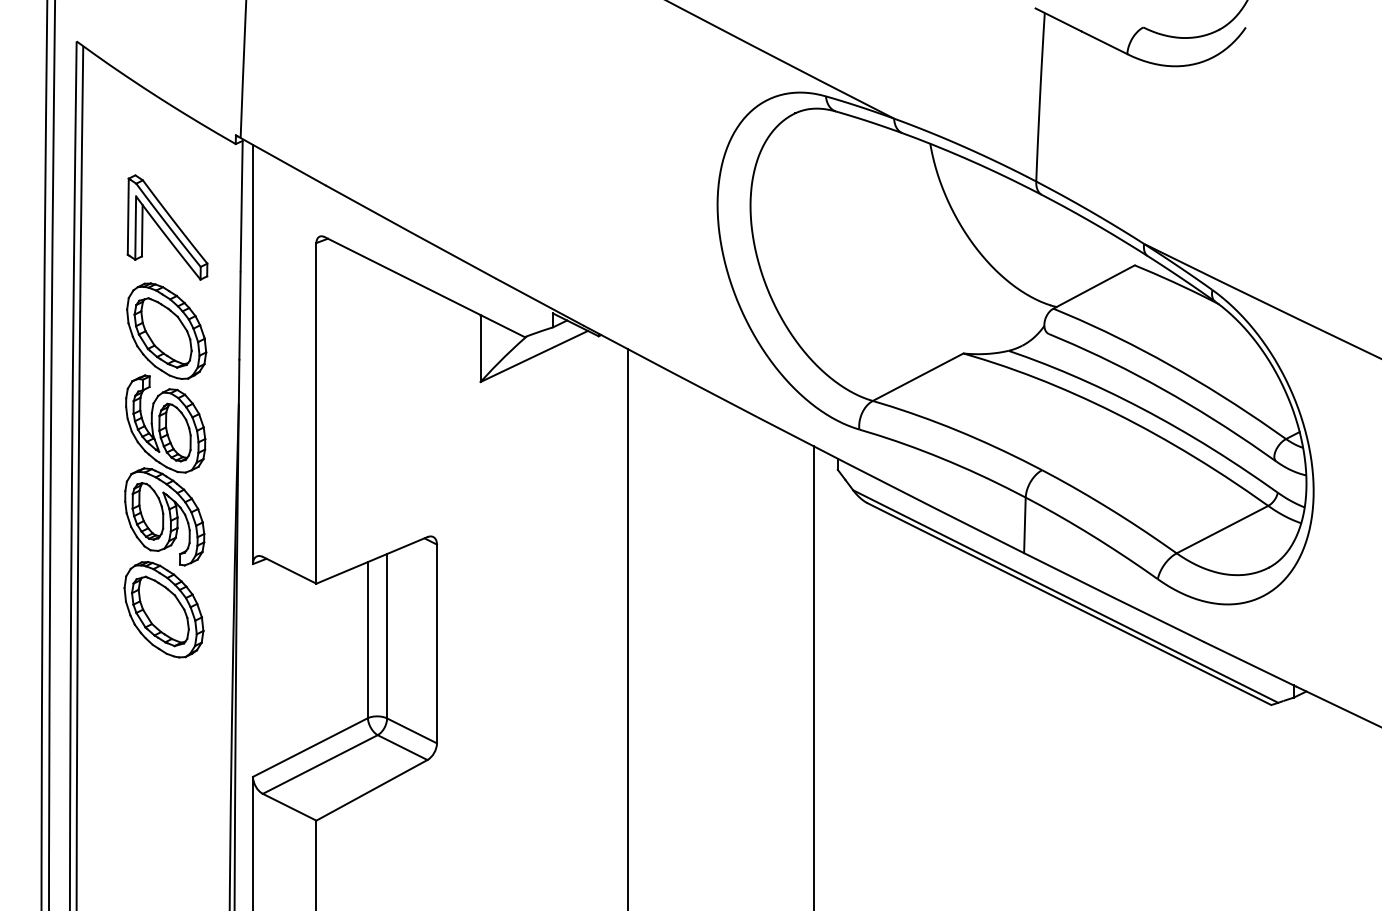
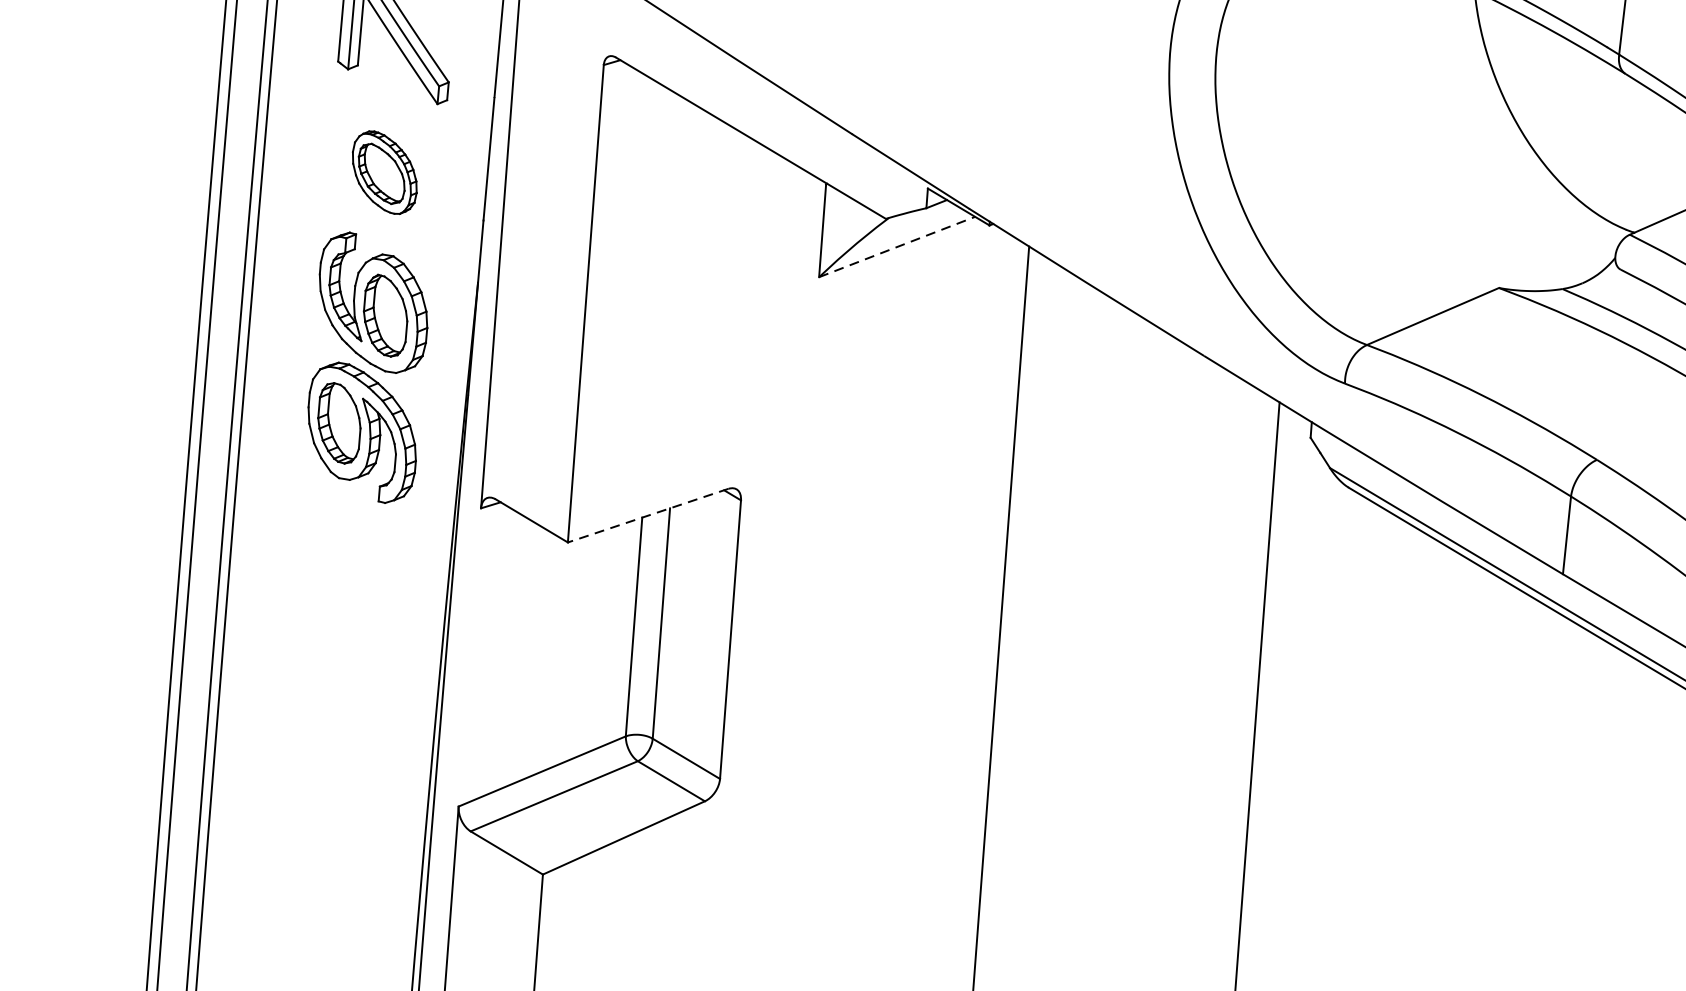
part: (166, 330) -> (384, 171), size x0.6
line: (534, 356) -> (897, 247), solid -> dashed
line: (371, 560) -> (647, 515), solid -> dashed
part: (163, 609) -> (350, 562), removed

